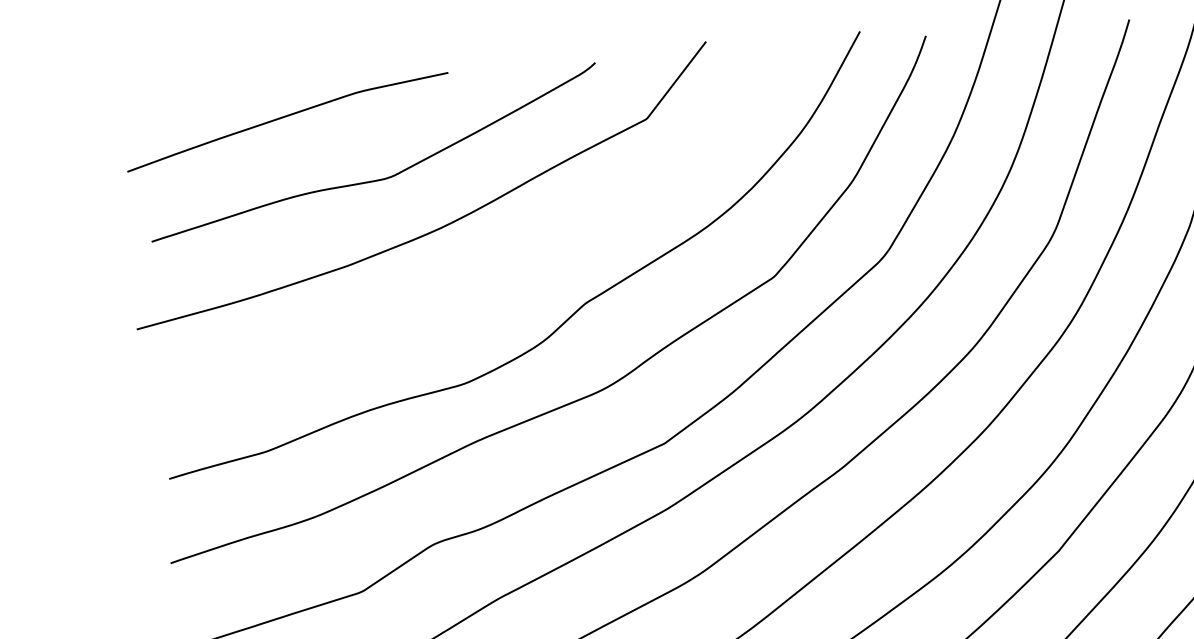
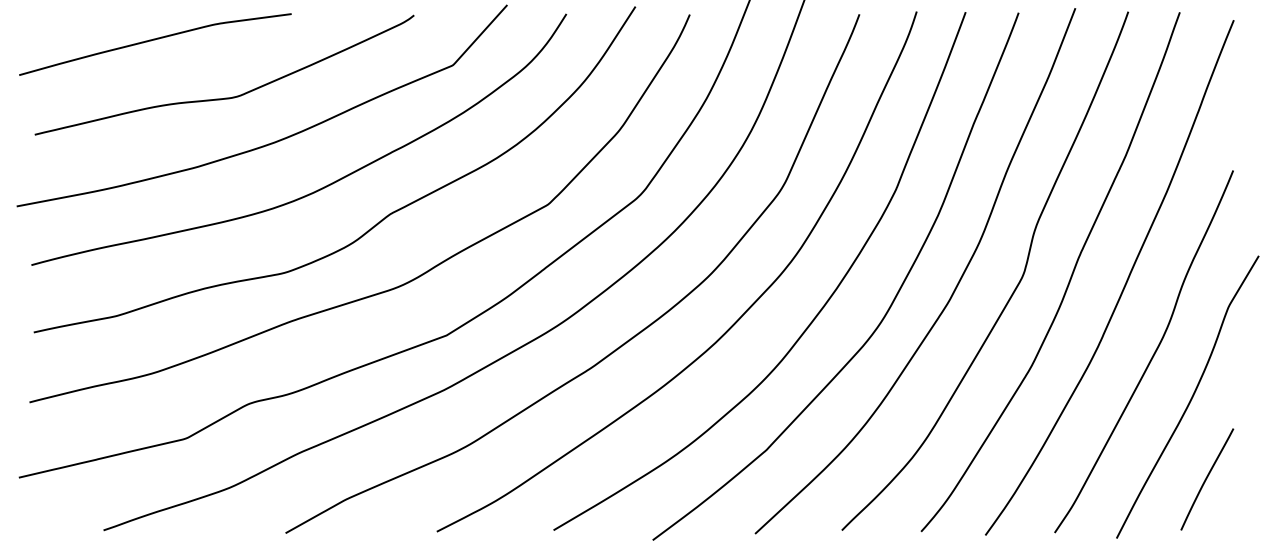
curve: (498, 279) -> (319, 188), added

